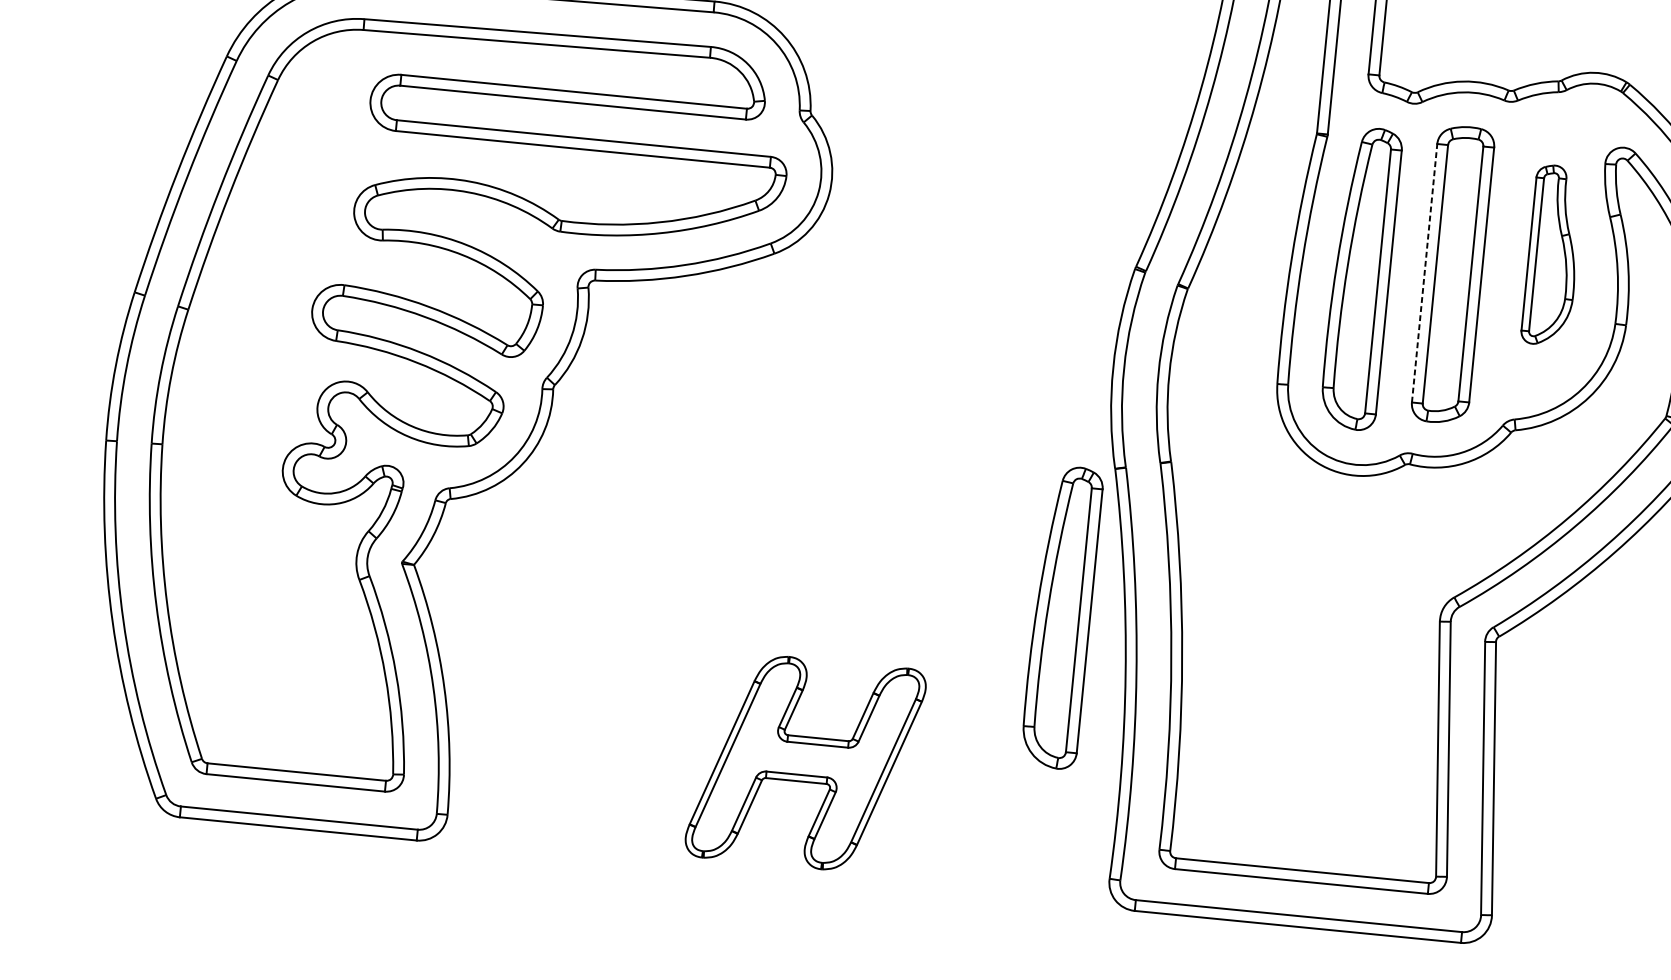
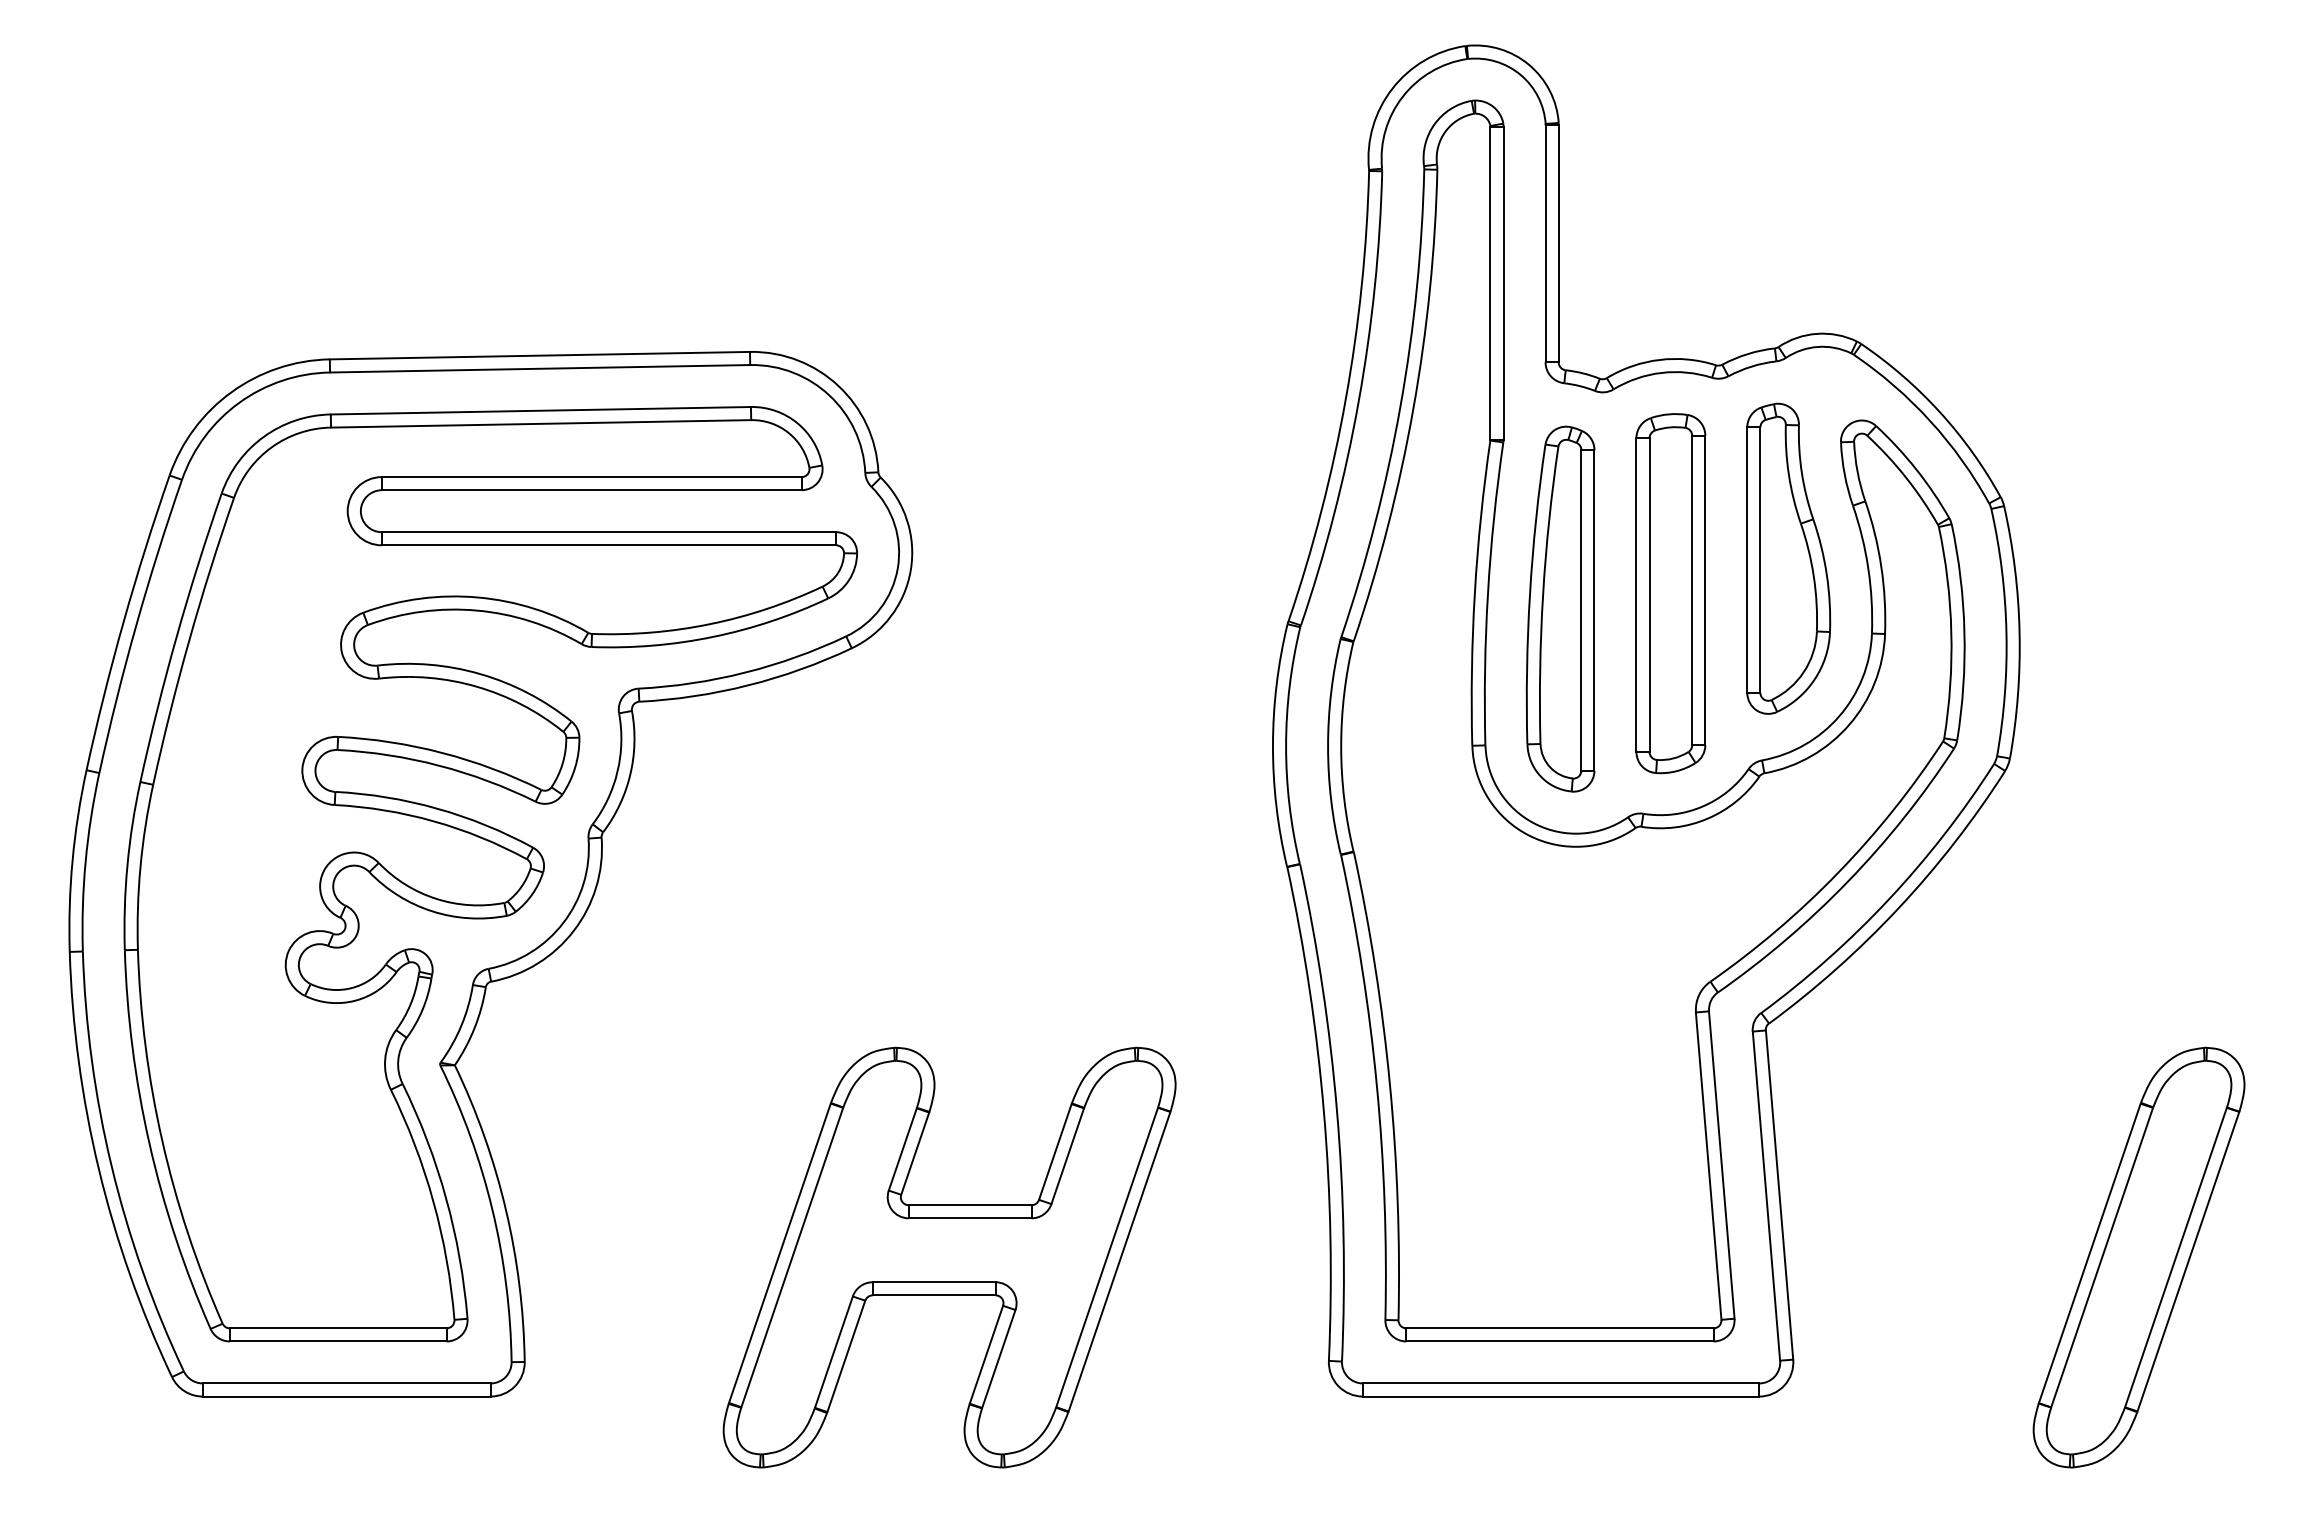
part: (1552, 255) -> (1788, 558), size x1.43
line: (1424, 272) -> (1636, 594), dashed -> solid
part: (1061, 616) -> (1240, 1051), removed
part: (805, 763) -> (949, 1257), size x1.67

